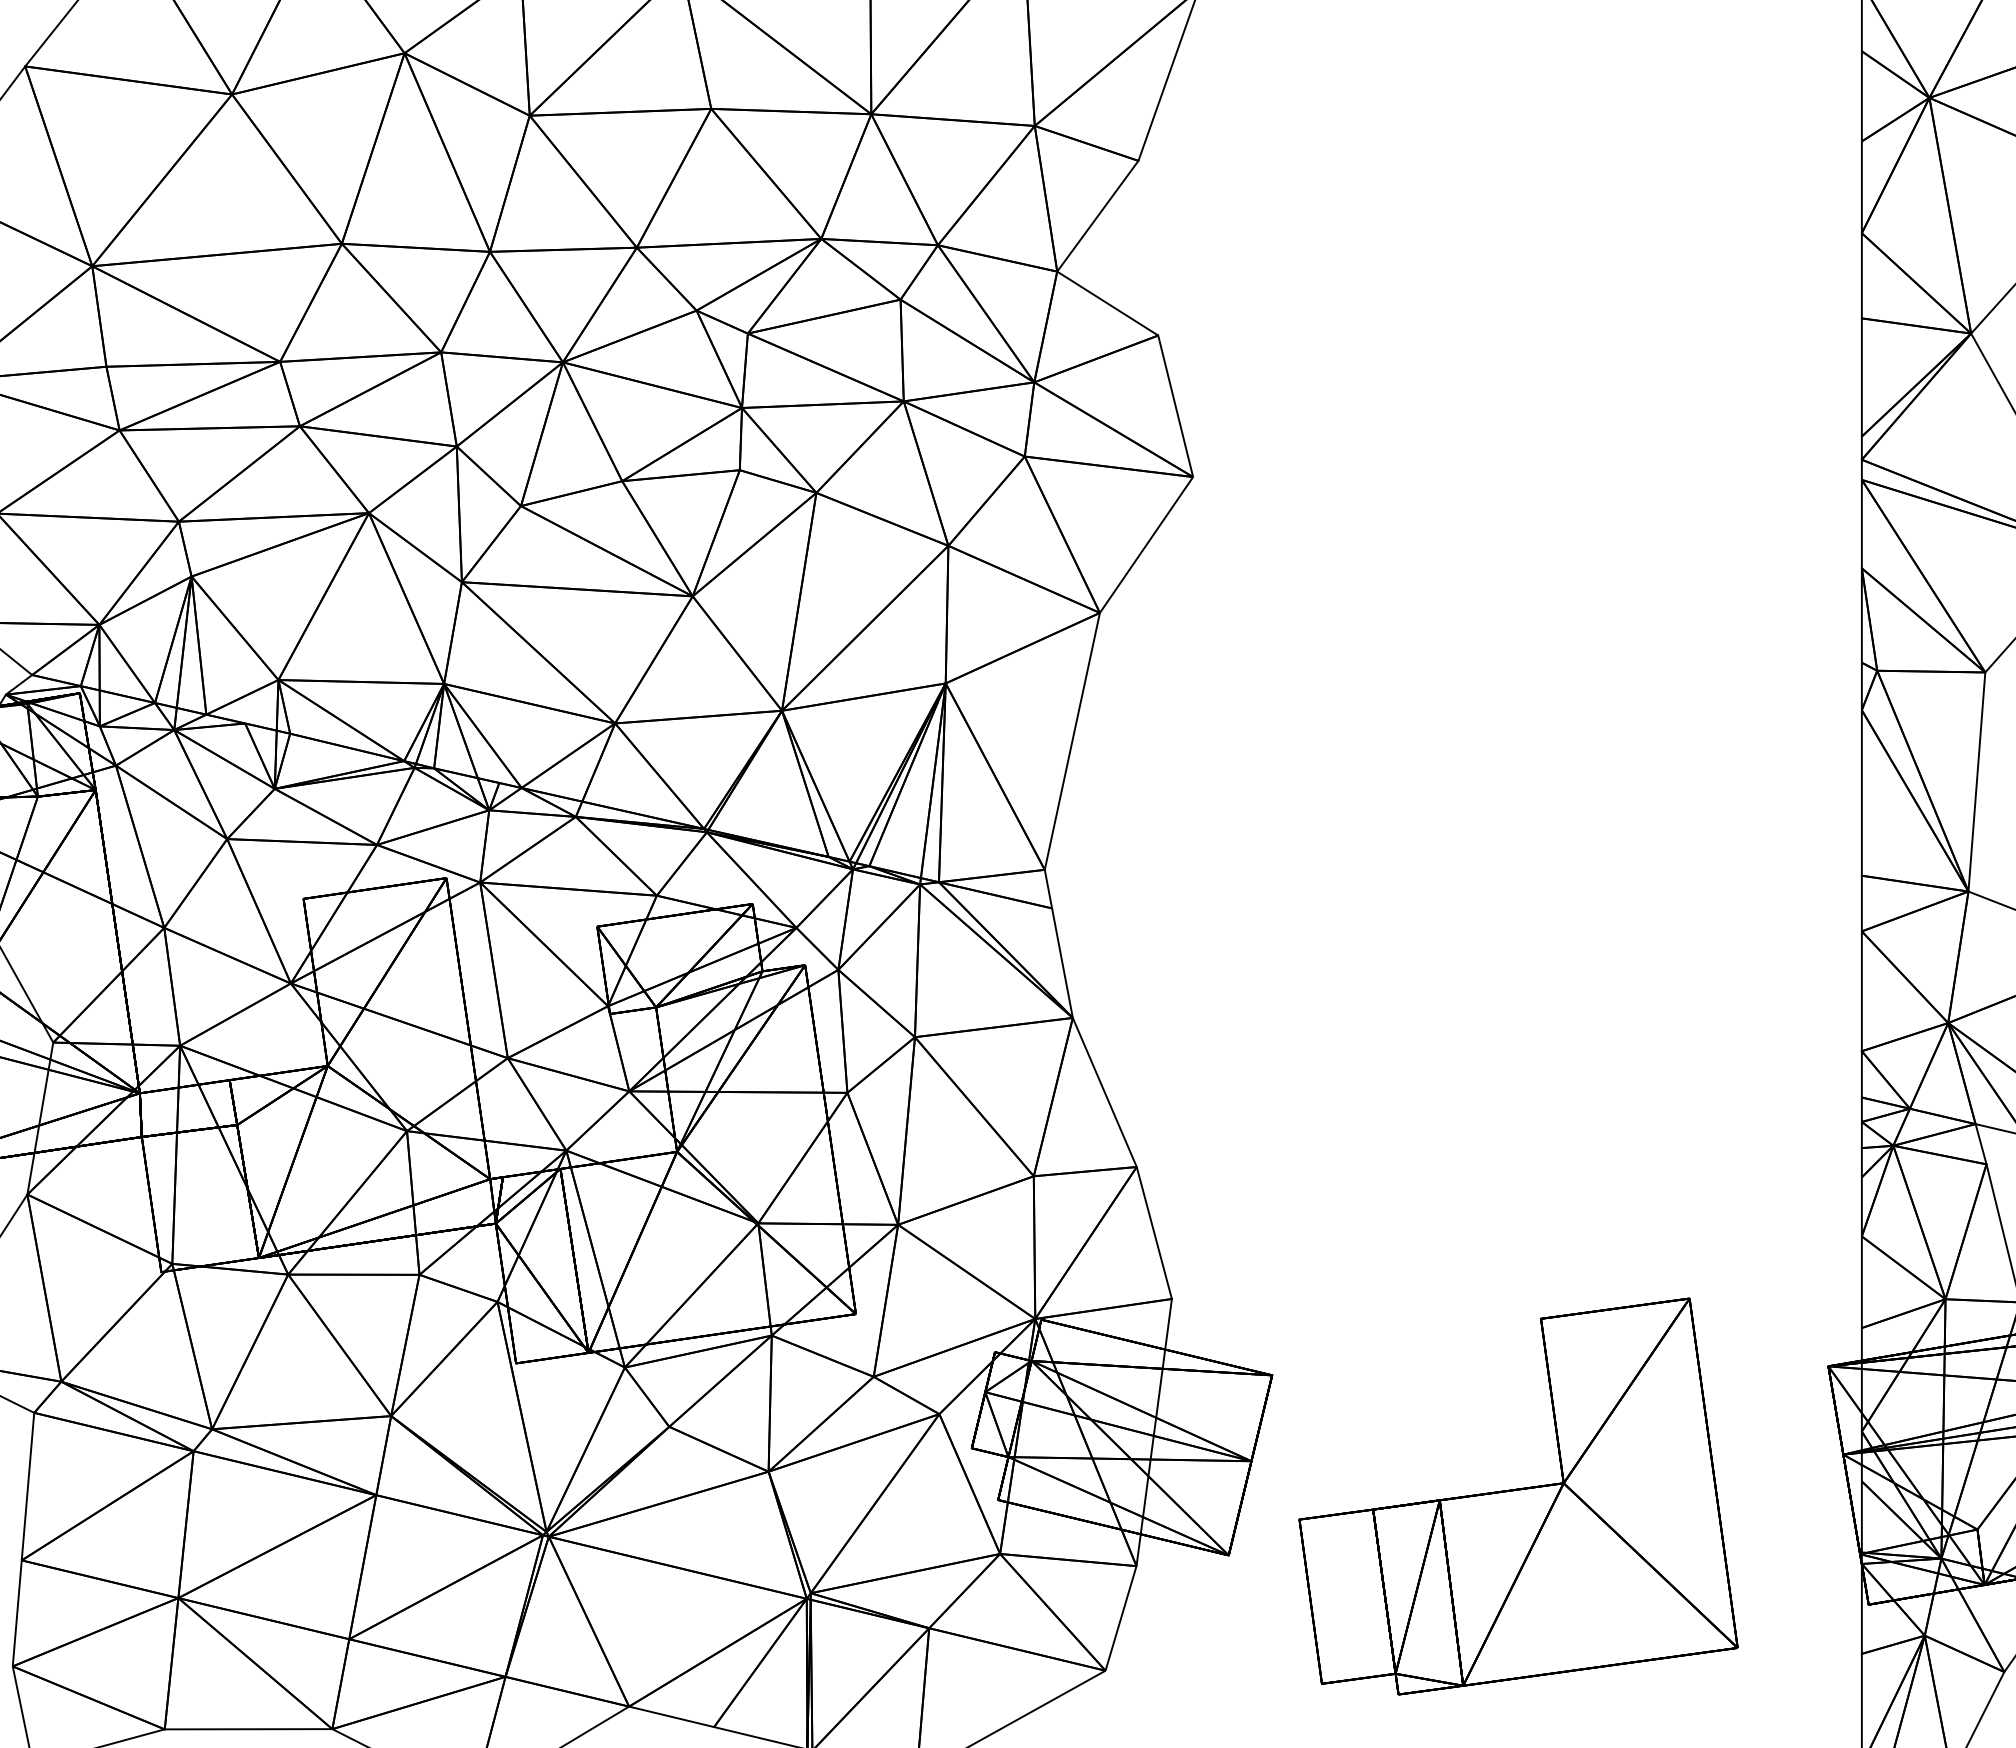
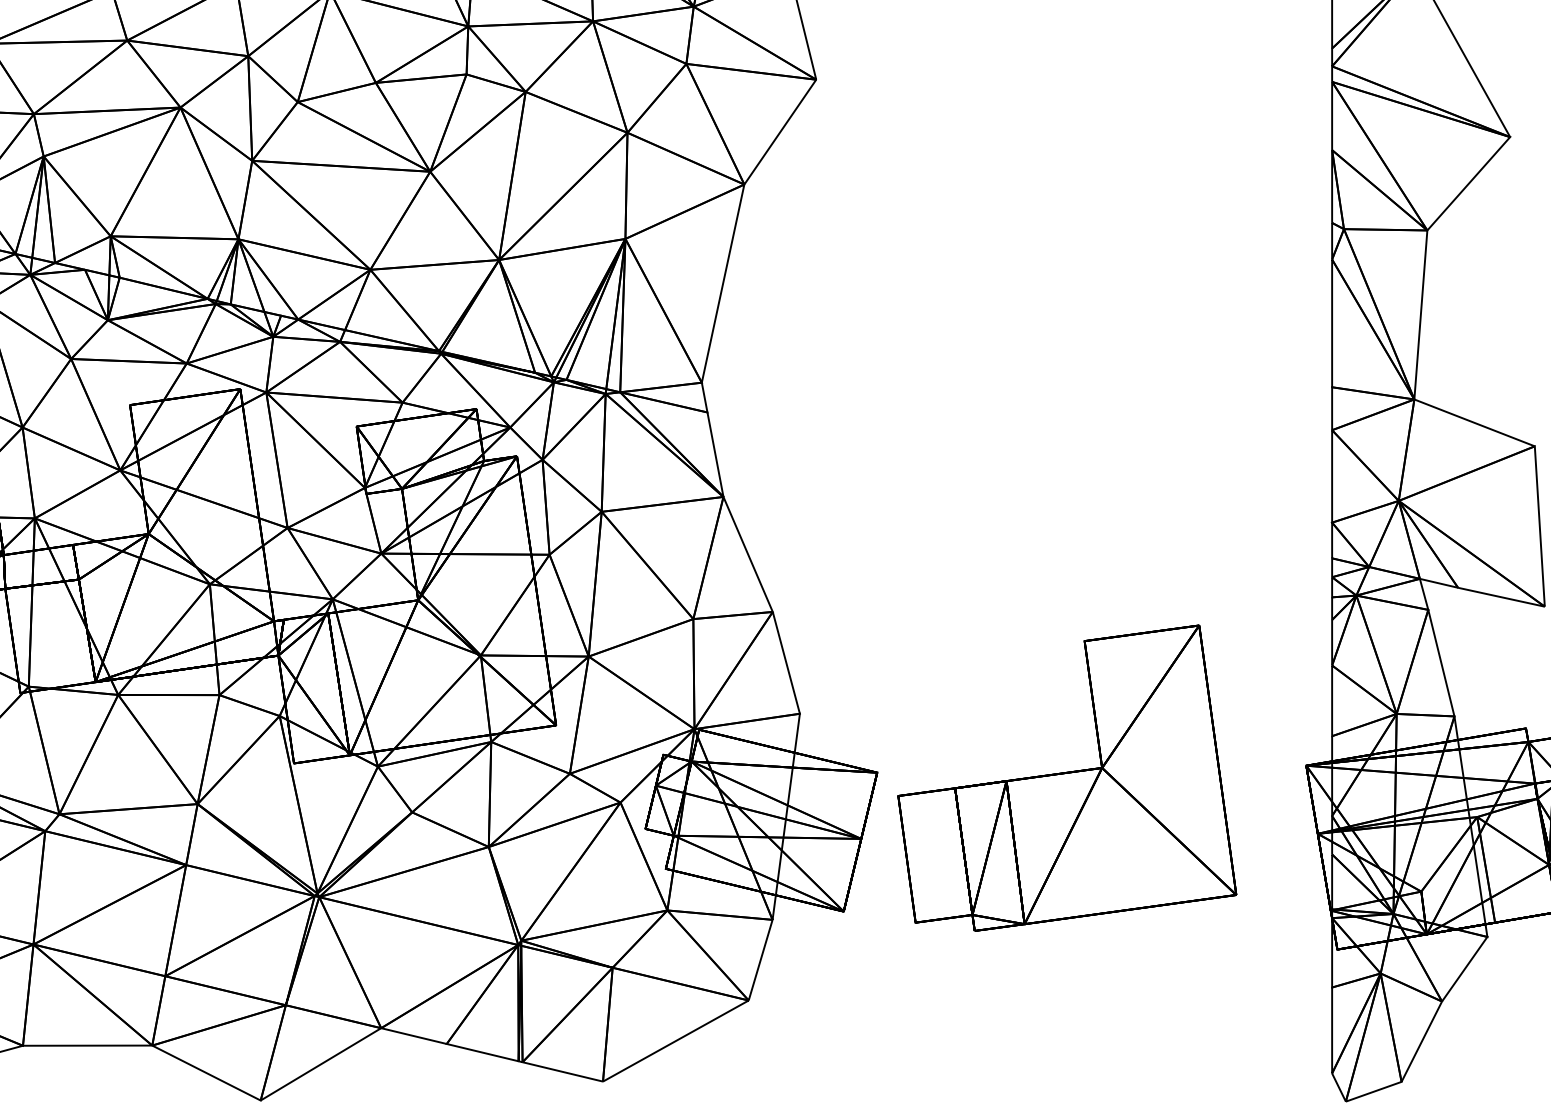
part: (1518, 1496) -> (1067, 778), moved

